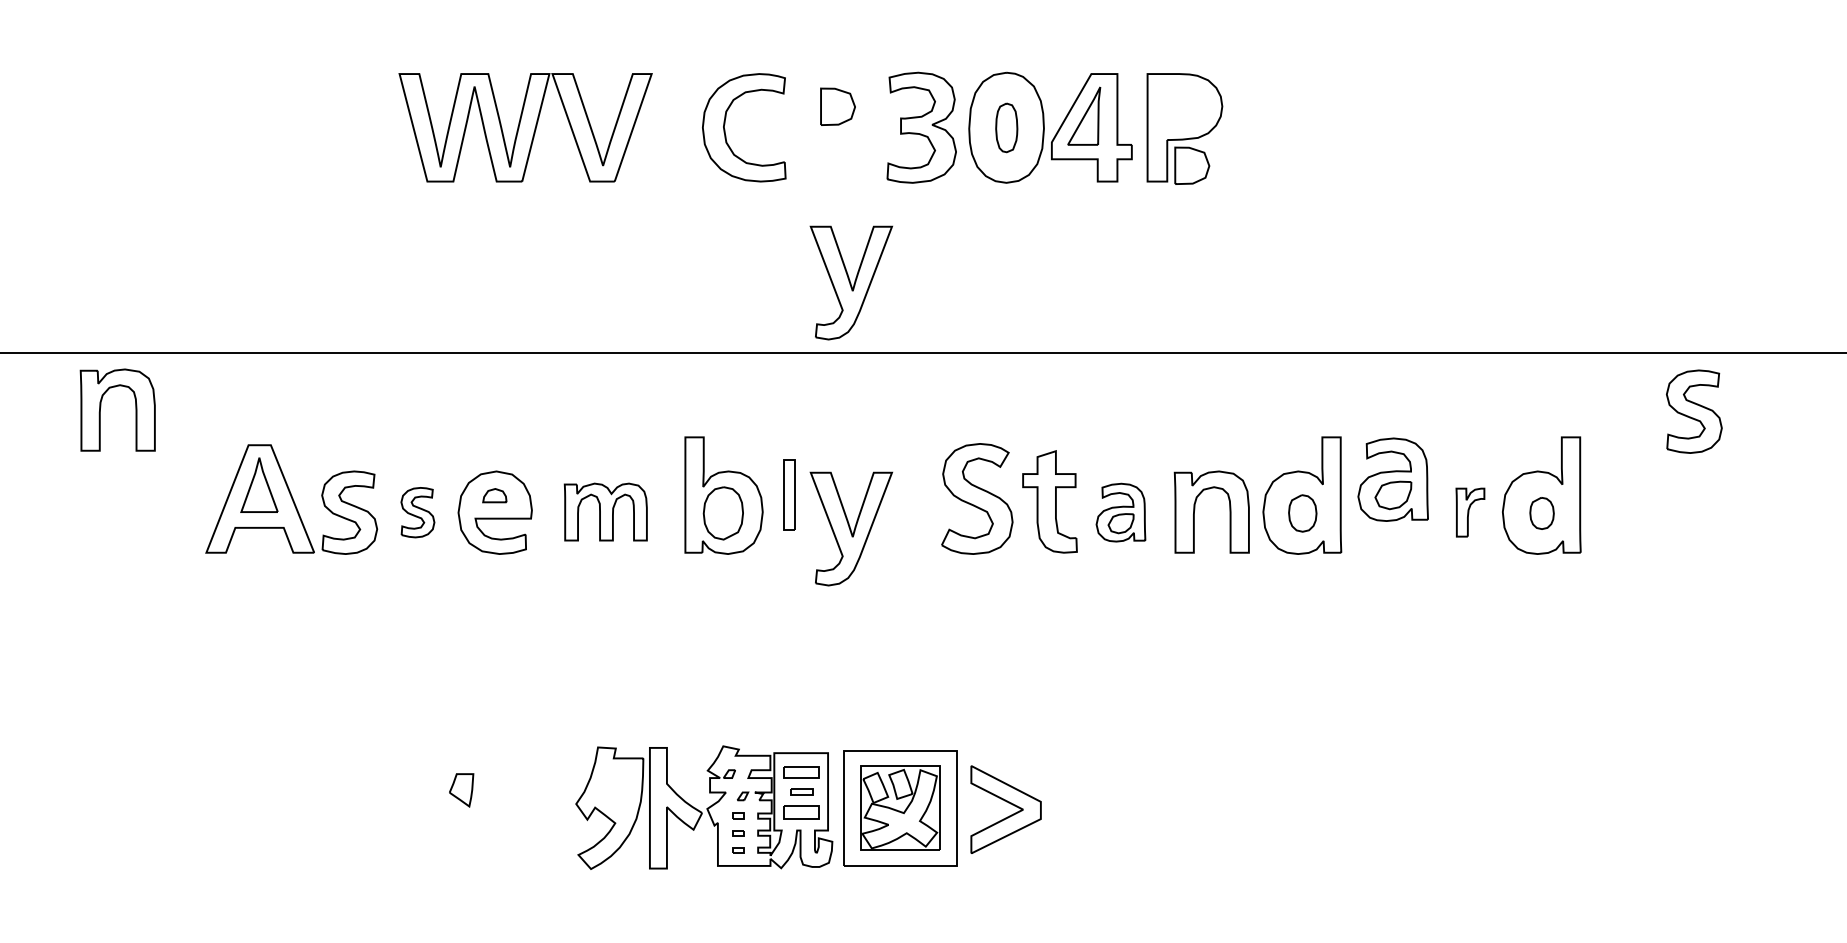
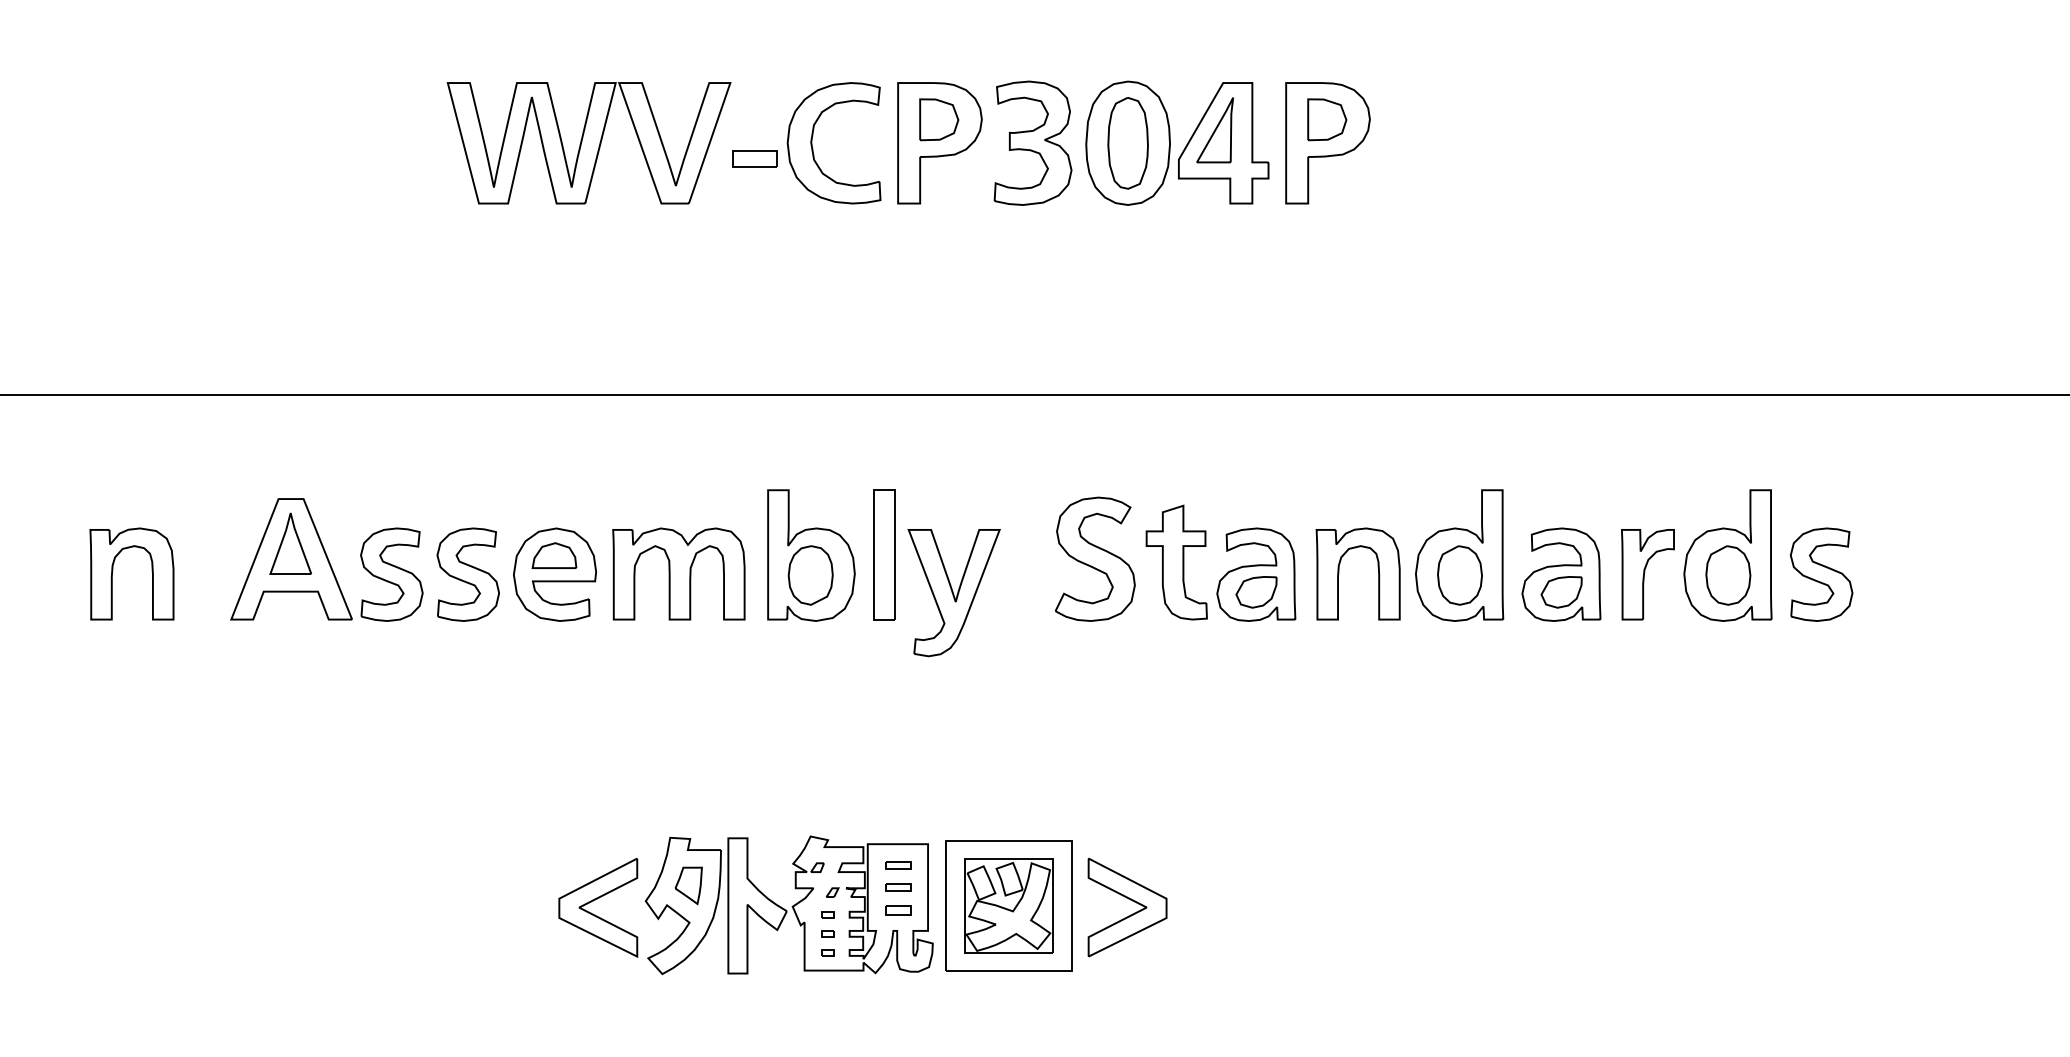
part: (838, 127) -> (939, 142), added
part: (1006, 127) -> (1128, 142), size x1.67
part: (673, 141) -> (754, 158), added
part: (1192, 165) -> (1327, 119), moved
part: (851, 282) -> (954, 316), removed
part: (101, 407) -> (113, 571), moved
part: (1694, 411) -> (1821, 574), moved
part: (1392, 479) -> (1560, 574), moved
part: (788, 494) -> (883, 554), size x1.67
part: (494, 495) -> (554, 555), size x1.67
part: (605, 511) -> (678, 573), size x1.43
part: (417, 512) -> (467, 574), size x1.67
part: (1120, 512) -> (1255, 574), size x1.43
part: (1470, 512) -> (1648, 574), size x1.67
part: (1302, 513) -> (1459, 575), size x1.43
part: (1541, 513) -> (1727, 575), size x1.67
part: (801, 771) -> (898, 864), size x0.62
part: (461, 790) -> (688, 886), moved
part: (531, 803) -> (595, 900), added
part: (801, 811) -> (898, 909), size x0.62

